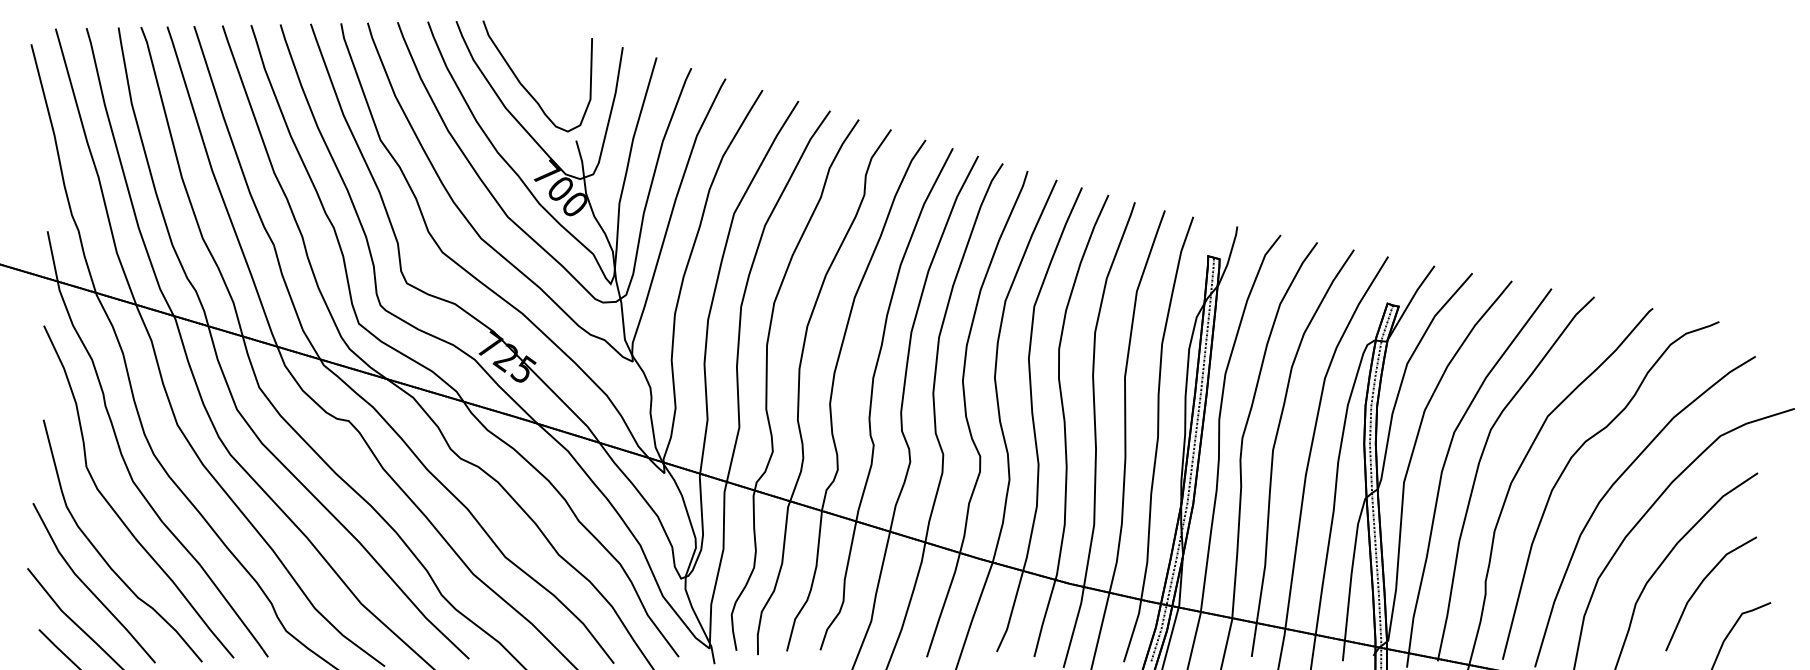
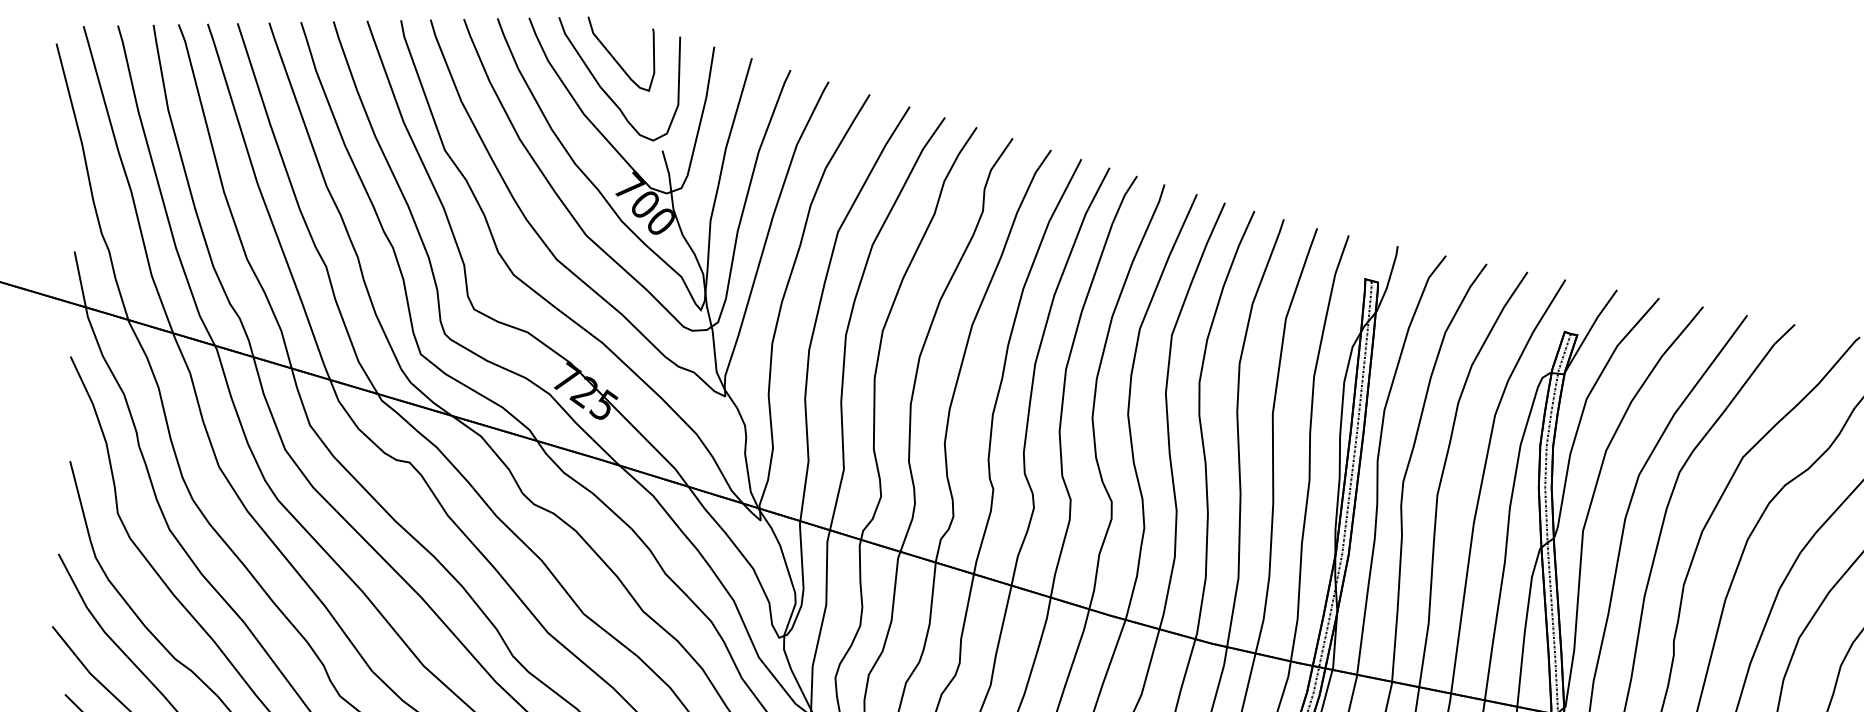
curve: (533, 57) -> (614, 58), added

